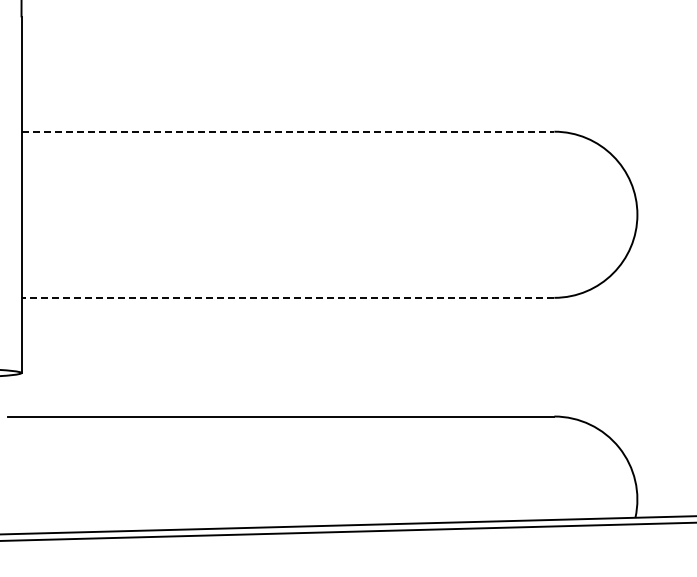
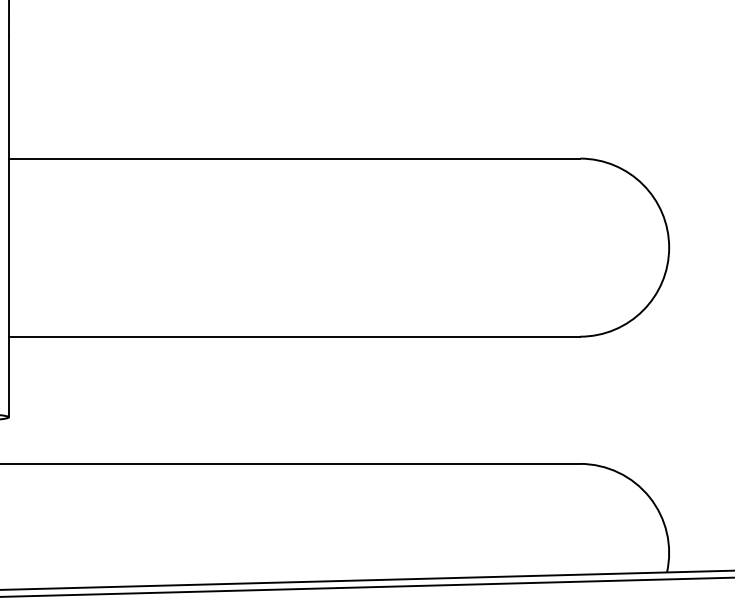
line: (288, 131) -> (295, 158), dashed -> solid
line: (287, 297) -> (294, 336), dashed -> solid

